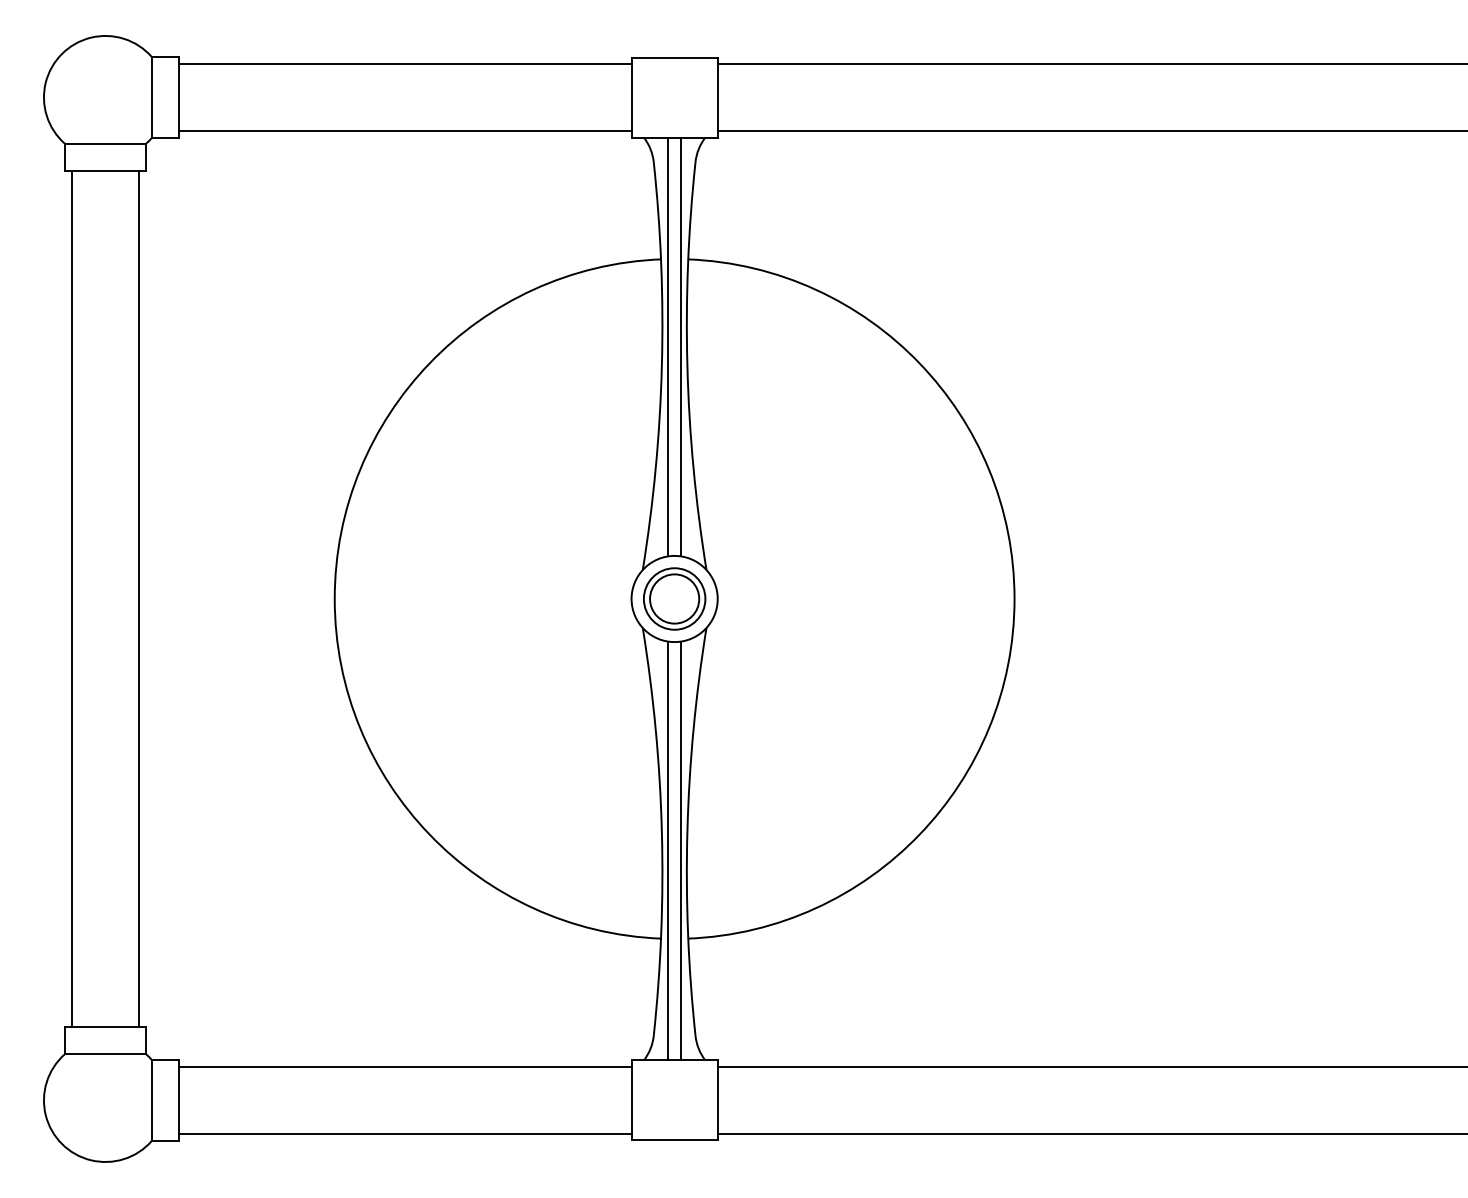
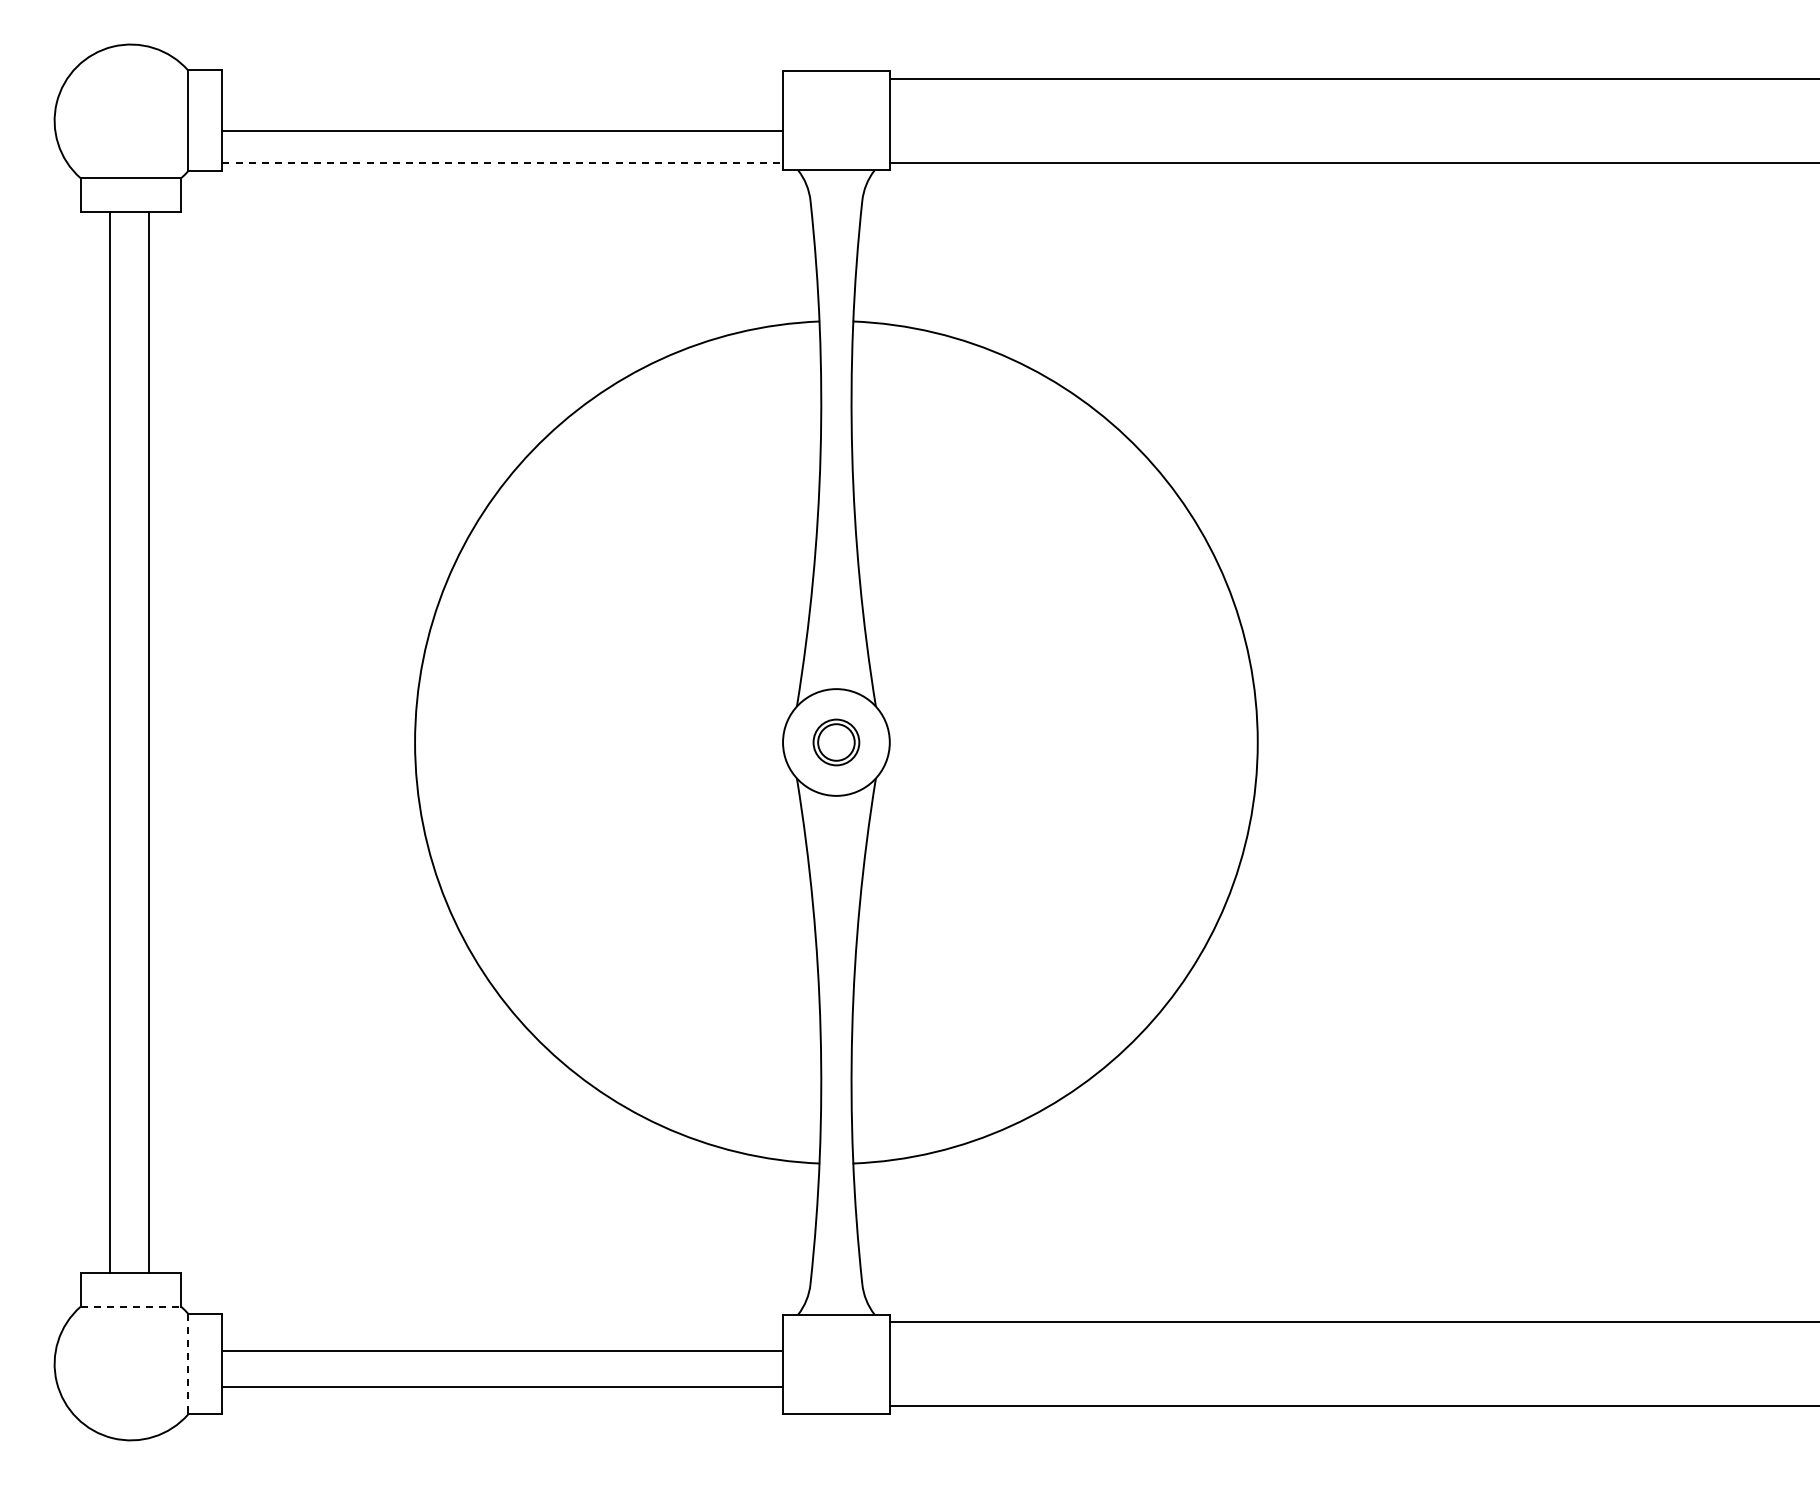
line: (405, 63) -> (502, 130), moved
line: (406, 131) -> (503, 162), solid -> dashed
line: (668, 346) -> (828, 429), removed
line: (681, 346) -> (844, 429), removed
line: (71, 599) -> (148, 742), moved
line: (139, 599) -> (109, 742), moved
part: (674, 599) -> (836, 742), size x0.6
line: (668, 850) -> (828, 1054), removed
line: (681, 850) -> (844, 1054), removed
line: (105, 1053) -> (131, 1306), solid -> dashed
line: (405, 1066) -> (502, 1387), moved
line: (151, 1100) -> (188, 1364), solid -> dashed
line: (405, 1134) -> (502, 1351), moved

